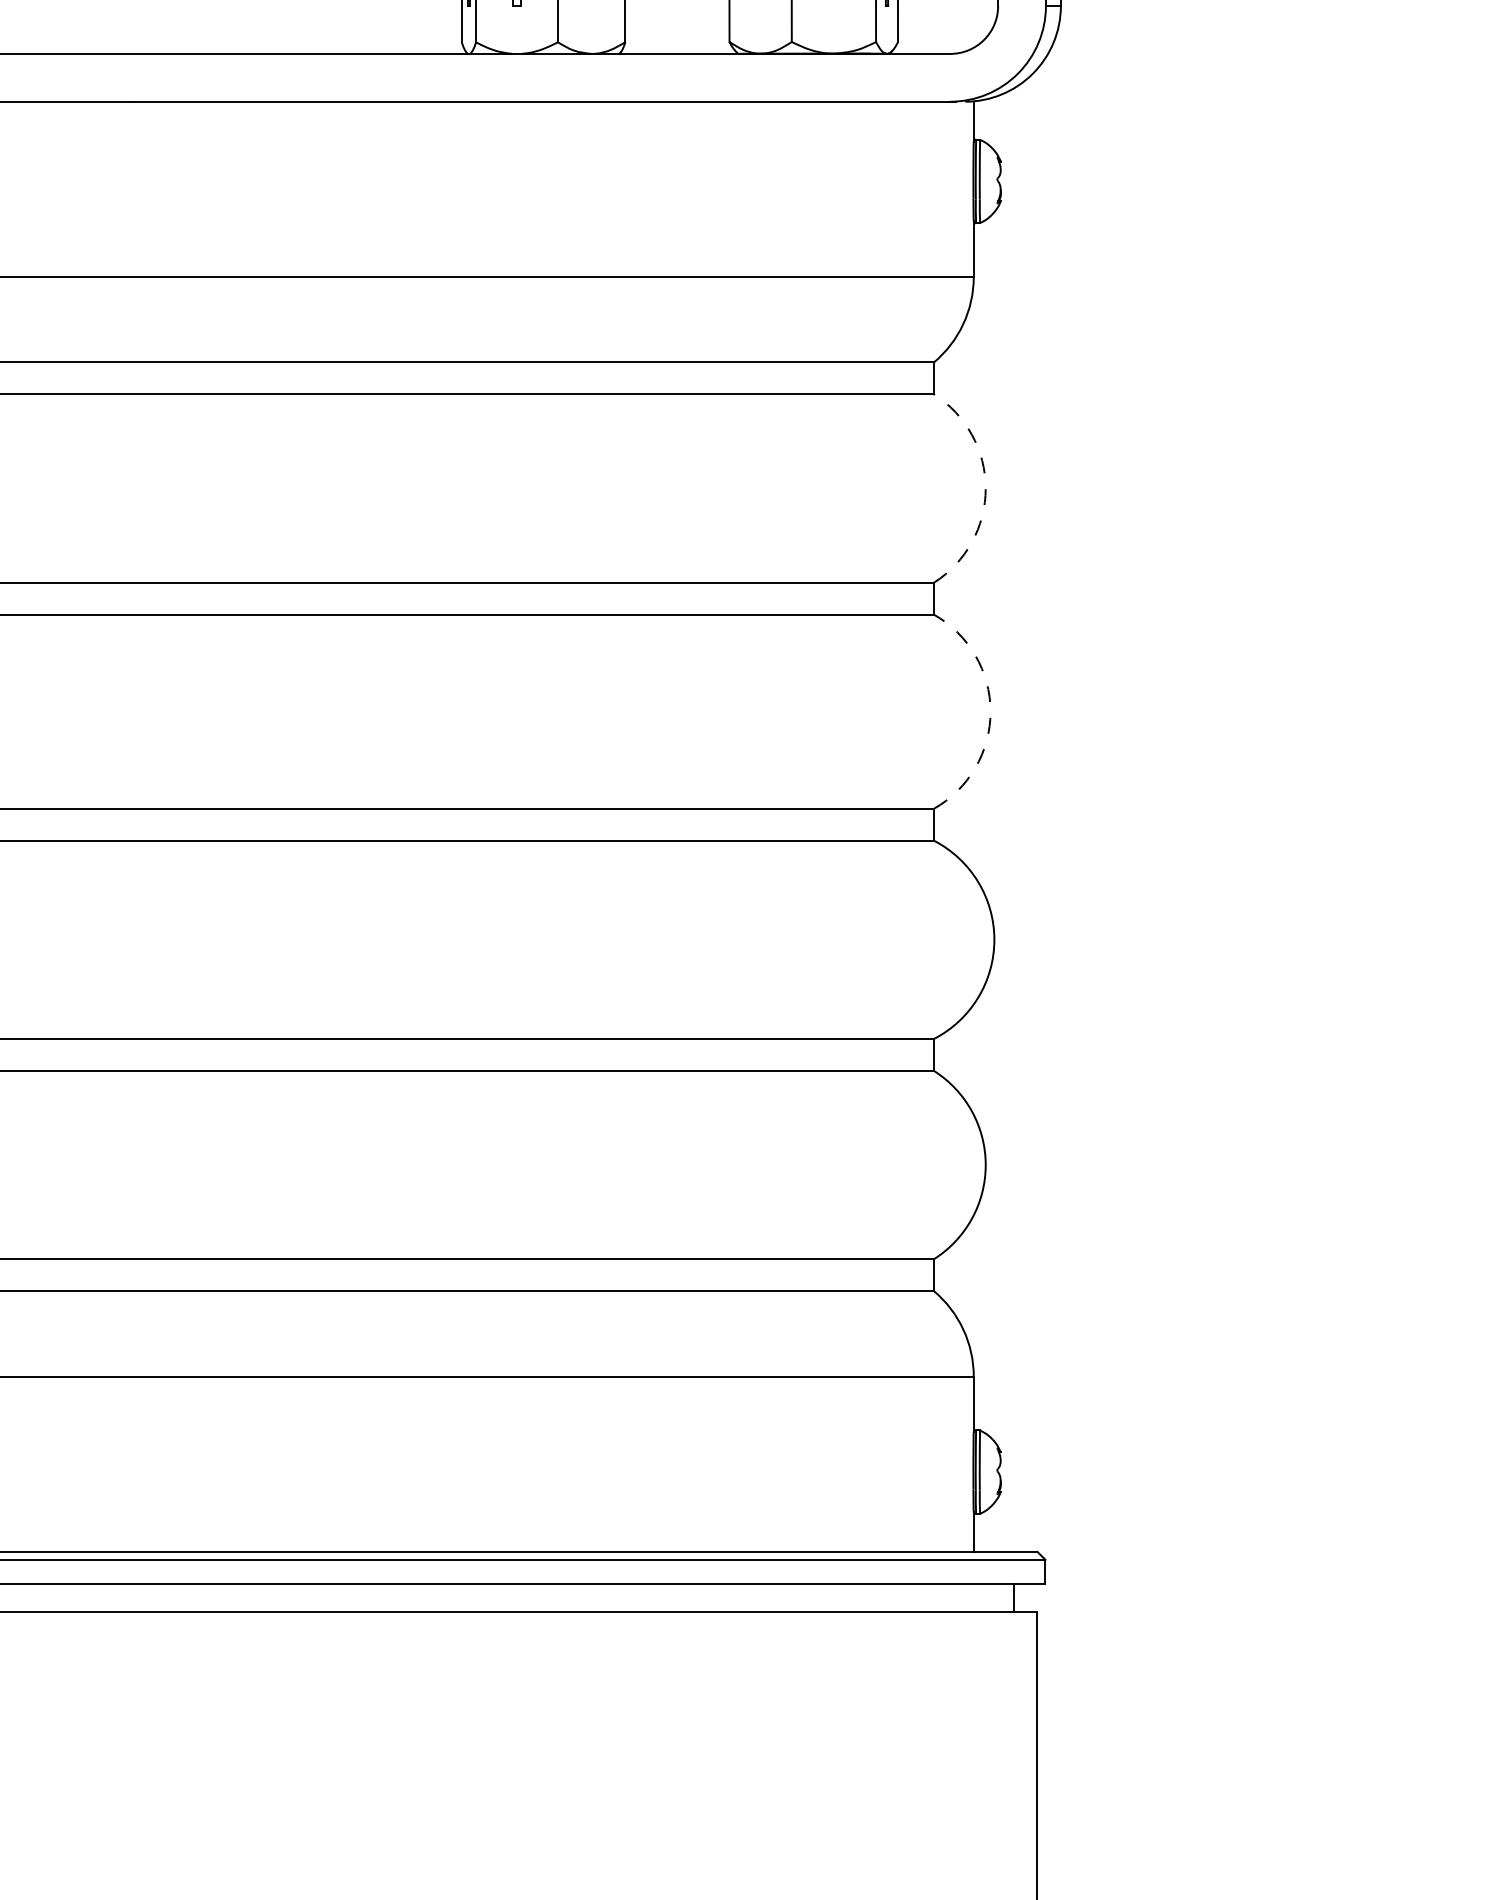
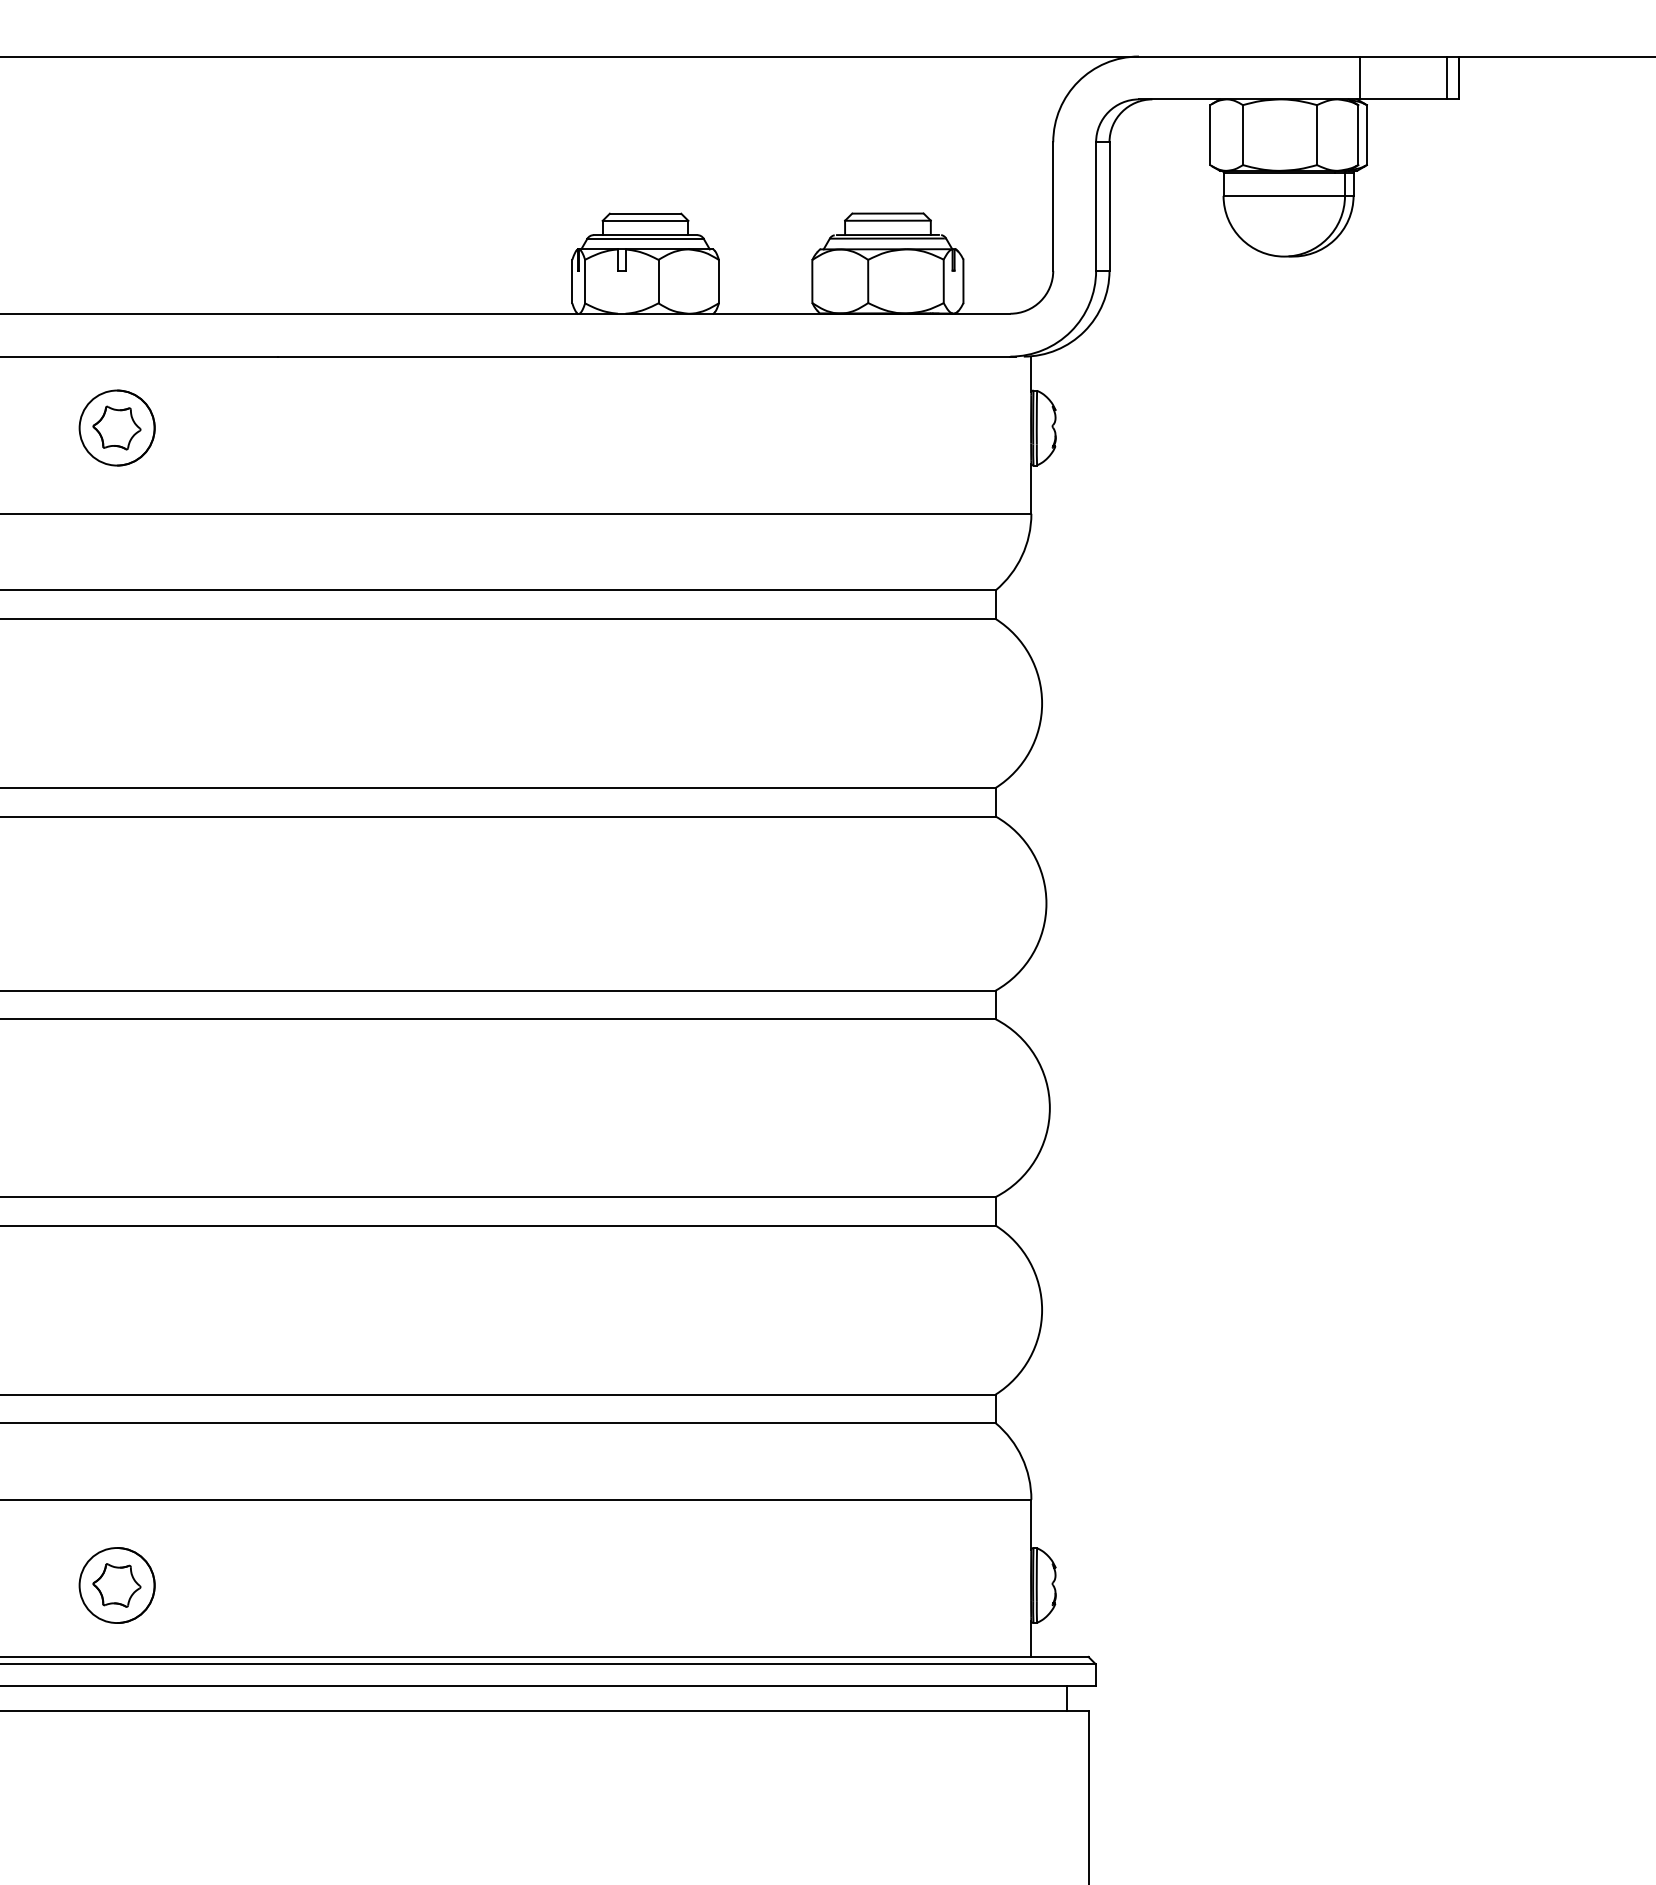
arc: (986, 488) -> (1042, 703), dashed -> solid
arc: (990, 711) -> (1046, 903), dashed -> solid

